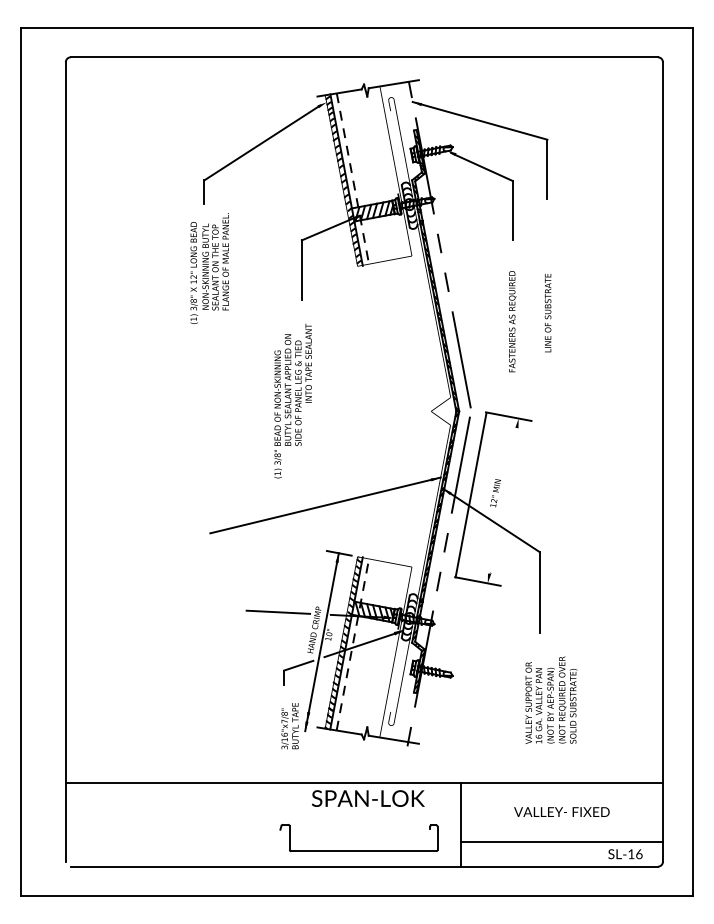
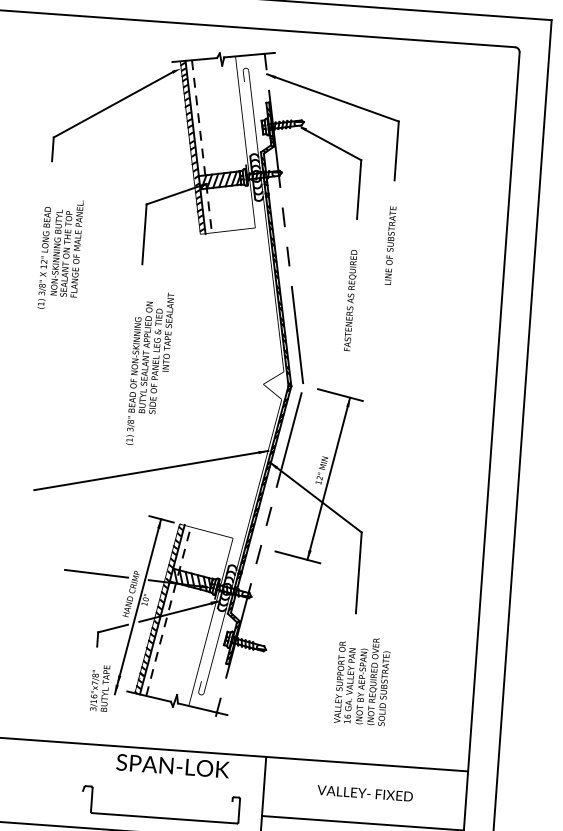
text: (209, 268) -> (60, 254), moved
text: (547, 313) -> (389, 246), moved
text: (292, 400) -> (149, 368), moved
line: (470, 495) -> (328, 479), moved

